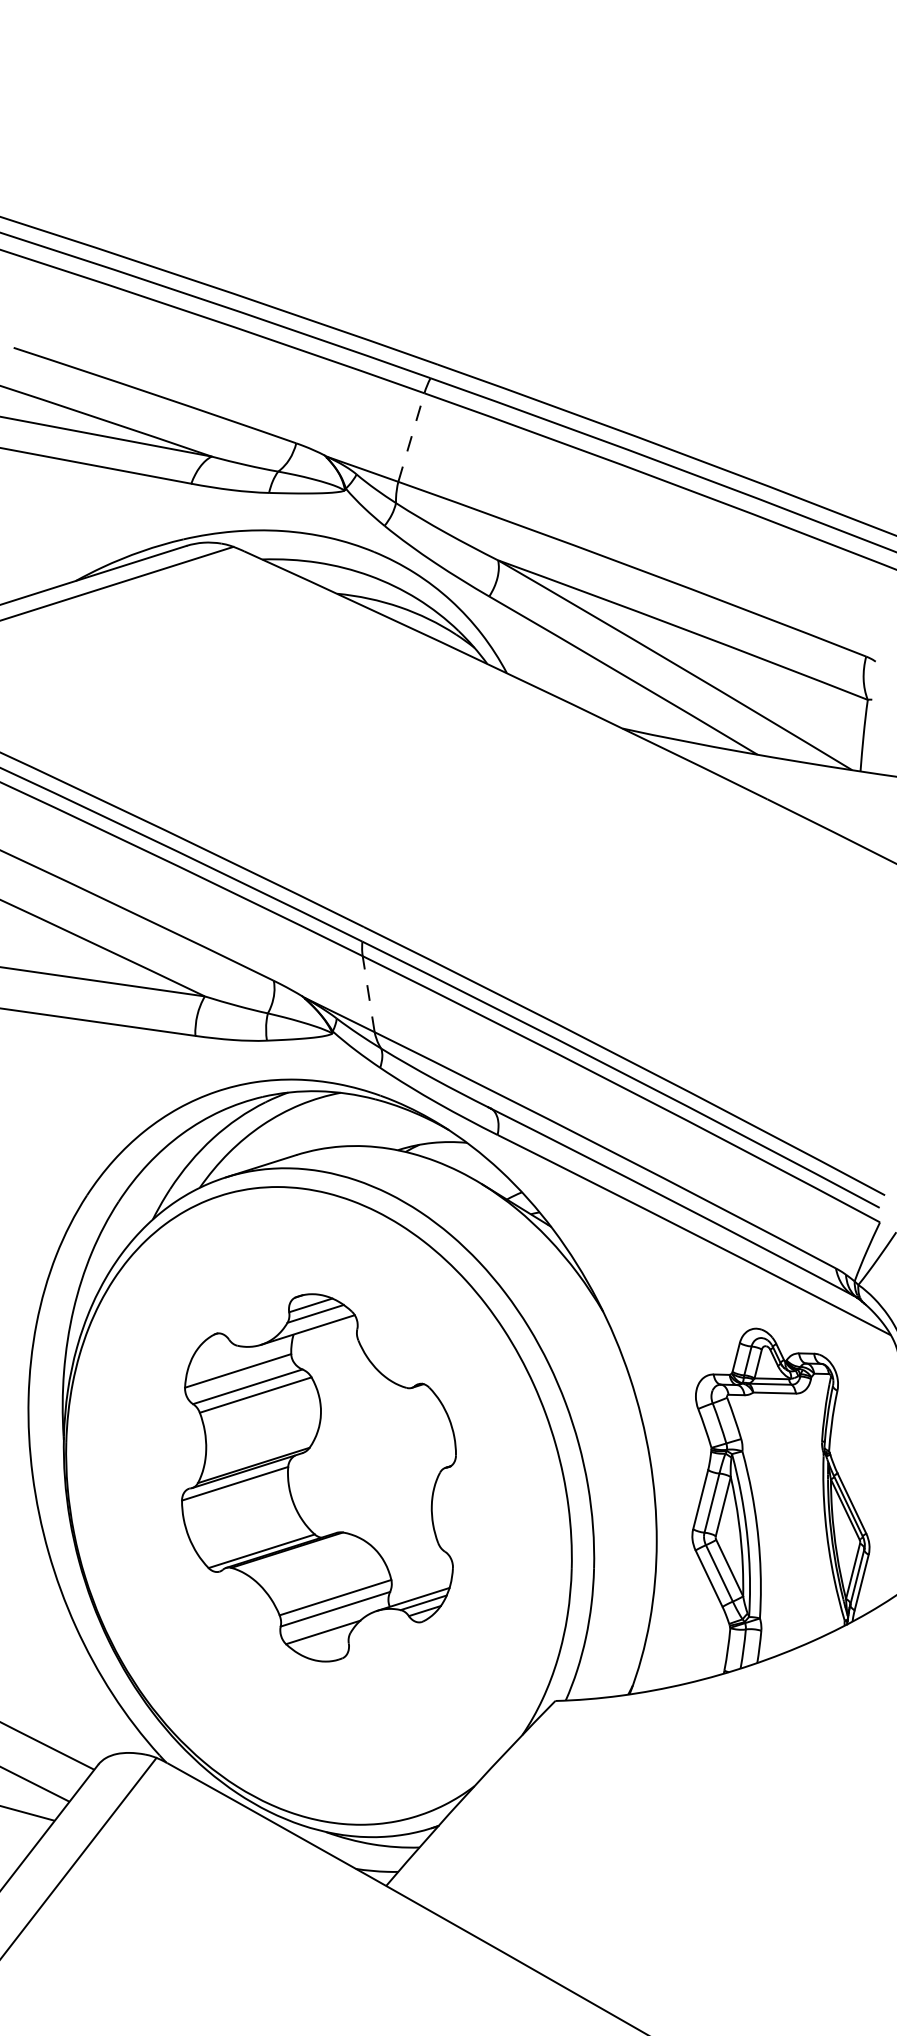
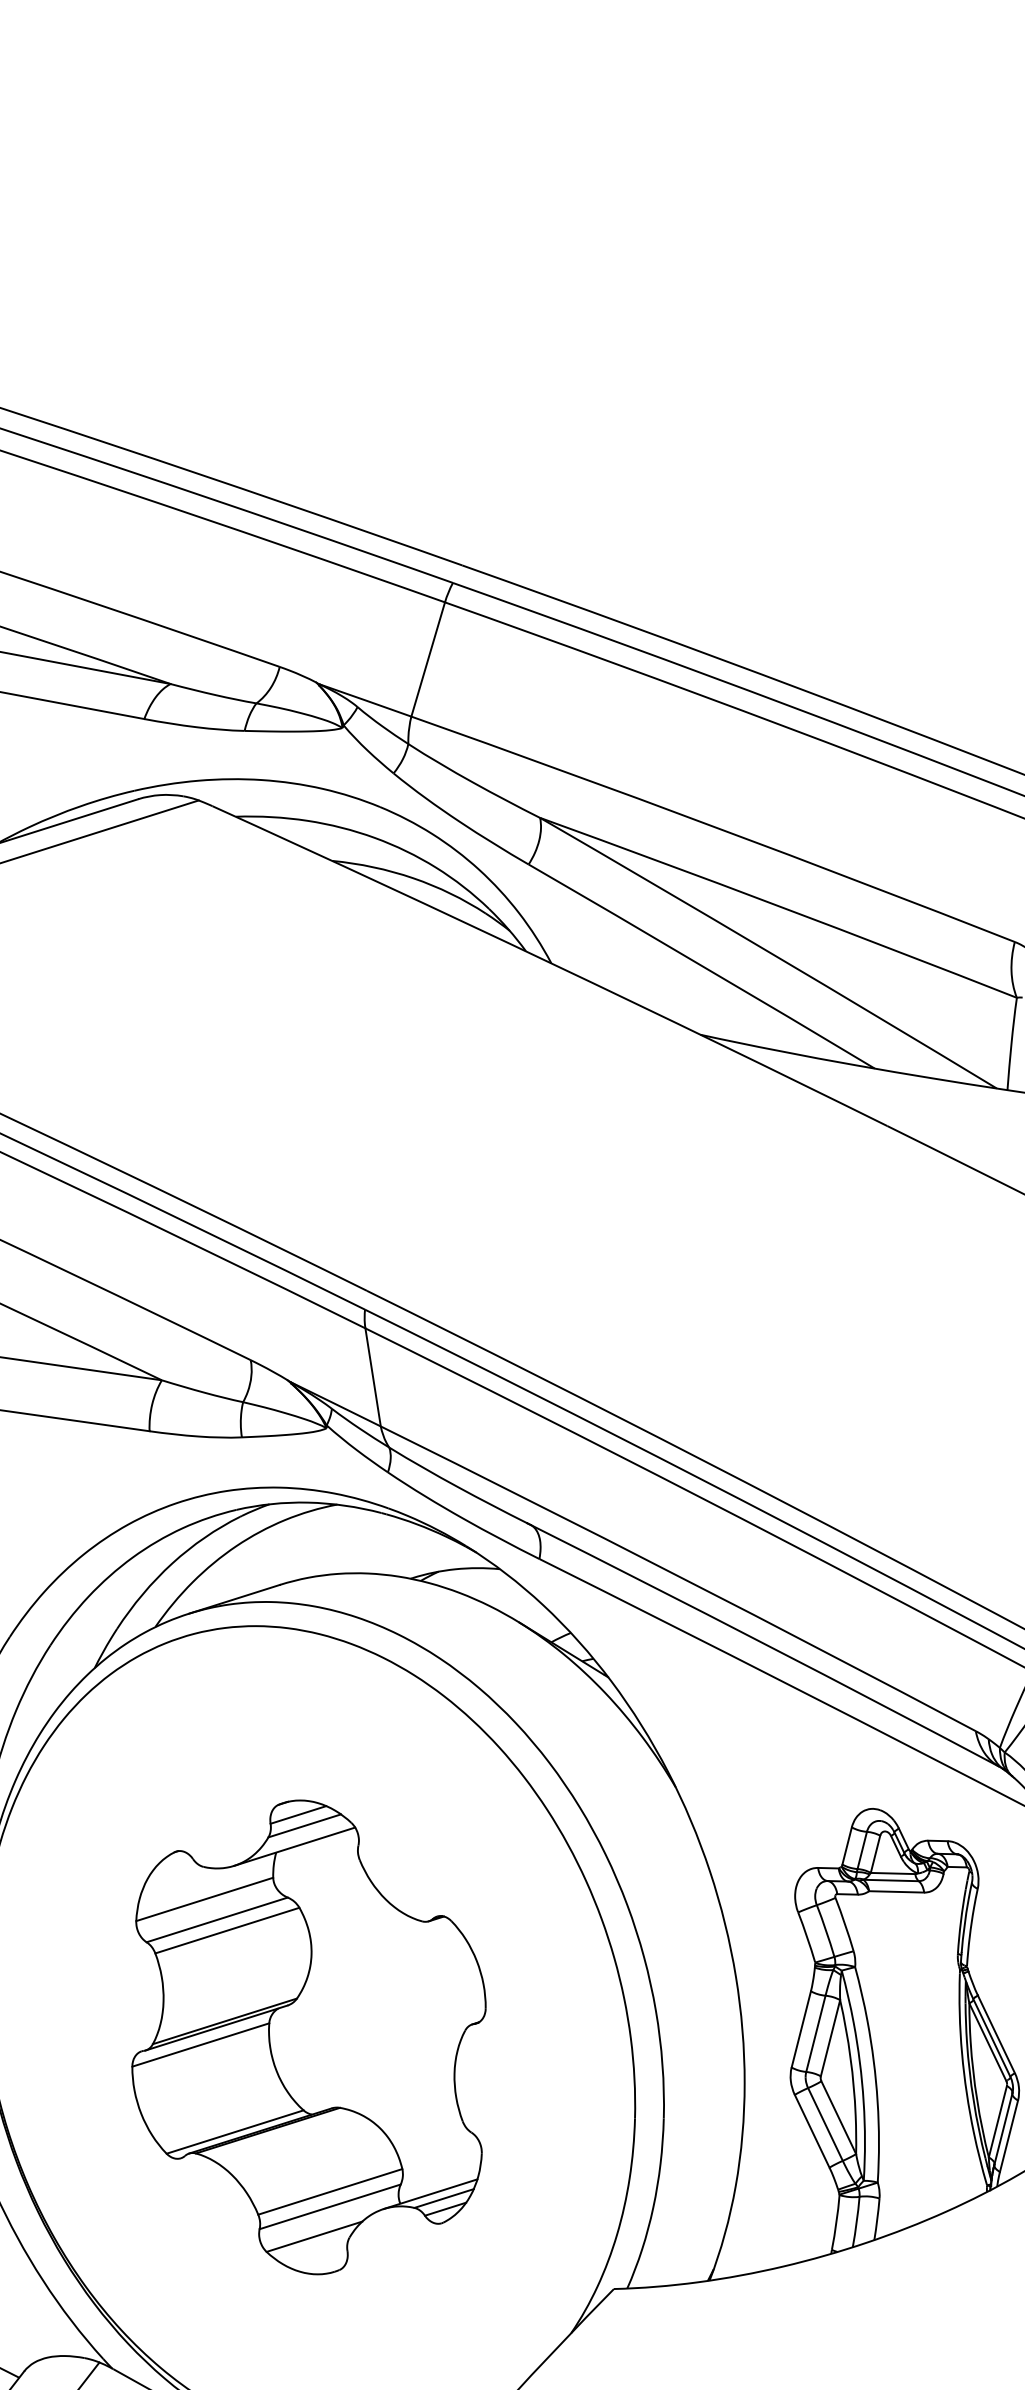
line: (411, 437) -> (428, 659), dashed -> solid
line: (368, 993) -> (372, 1376), dashed -> solid
part: (318, 1477) -> (308, 2036), moved

